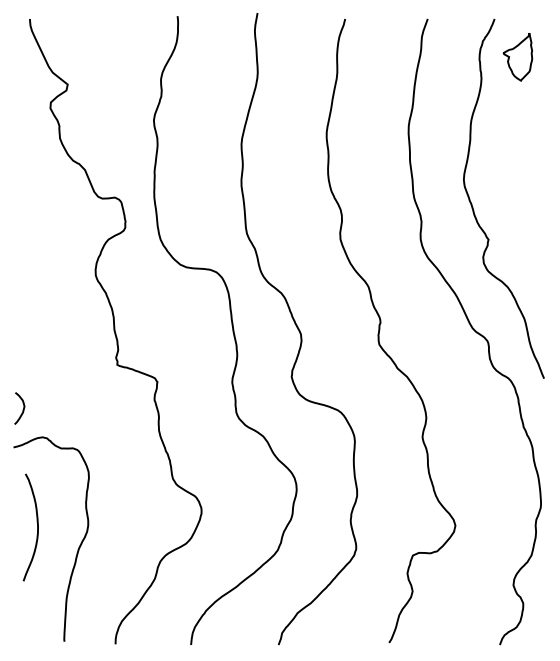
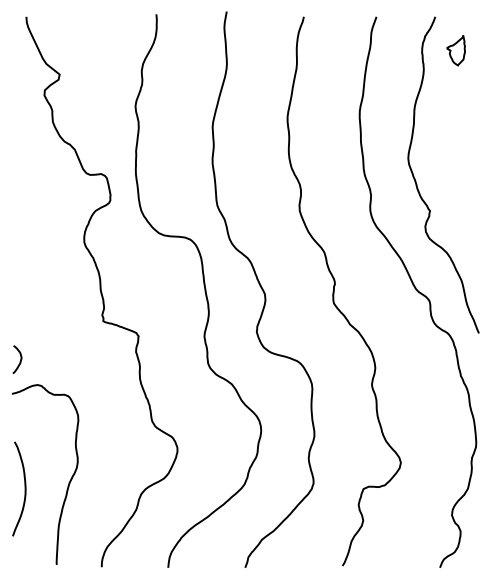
part: (518, 57) -> (456, 50), size x0.71
curve: (37, 527) -> (25, 489), moved

